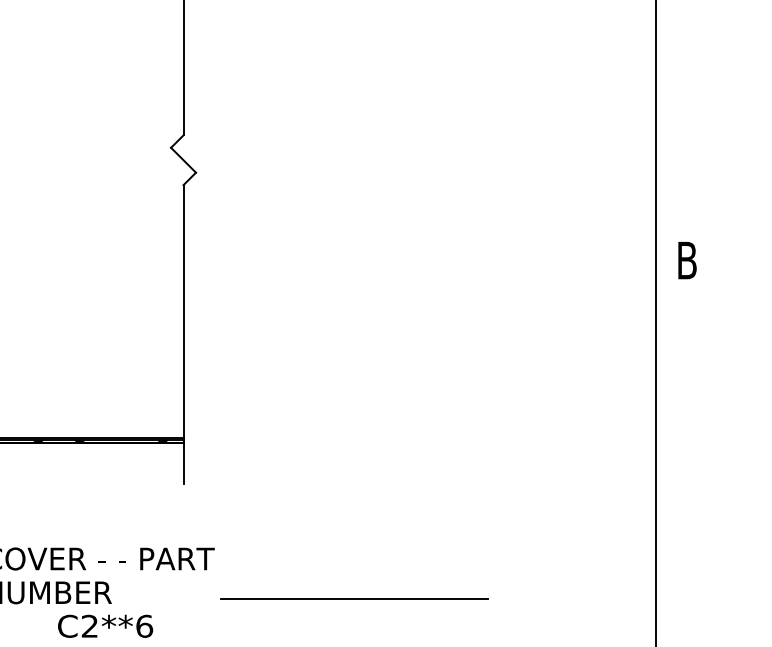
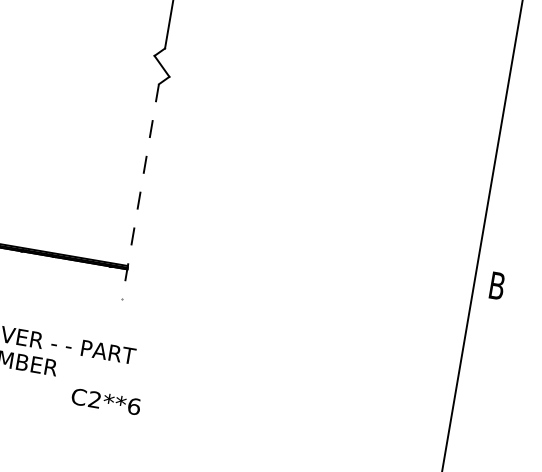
text: (687, 260) -> (497, 285), moved
line: (183, 335) -> (140, 192), solid -> dashed
line: (354, 598) -> (231, 402), removed
text: (105, 625) -> (106, 401), moved

